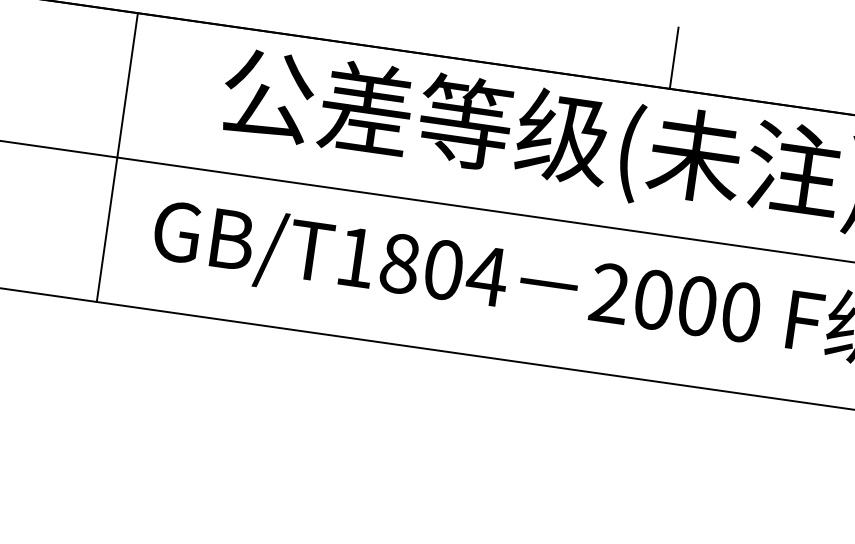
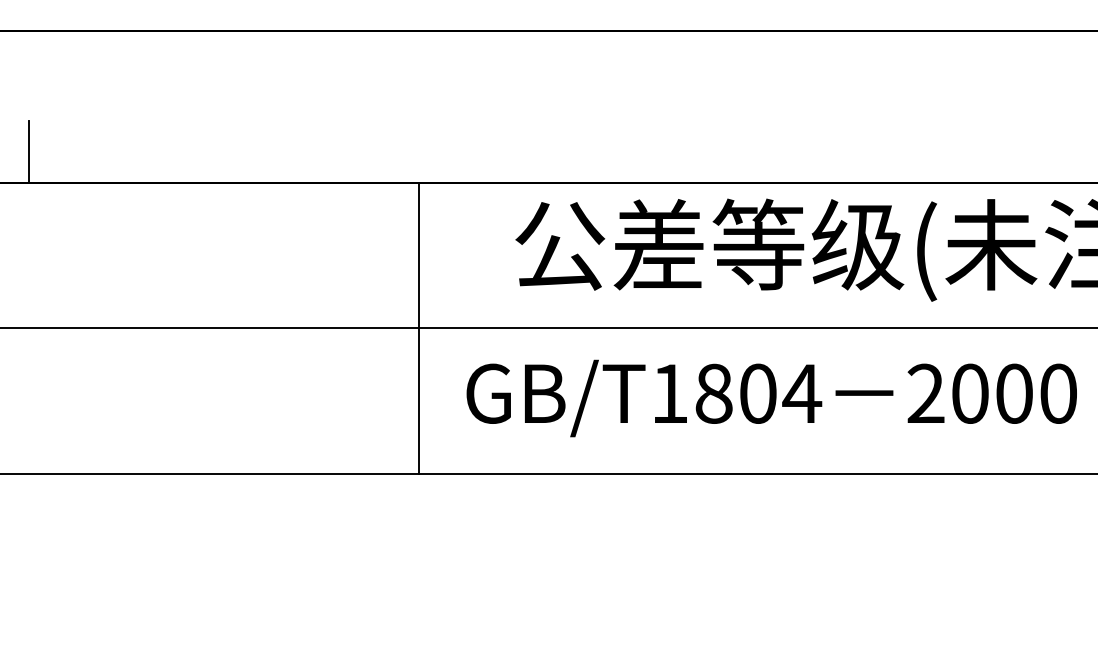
line: (674, 58) -> (956, 151), removed

